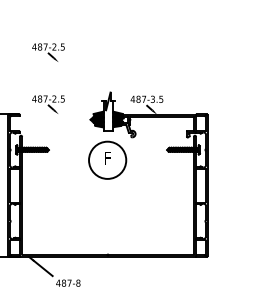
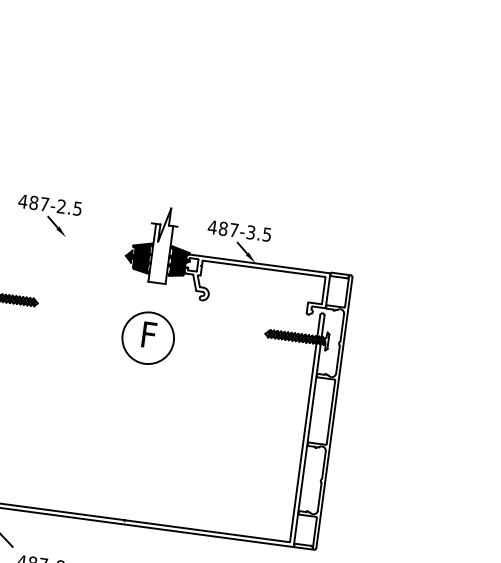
part: (48, 52) -> (62, 115), removed
circle: (107, 160) -> (147, 338), size x0.71

